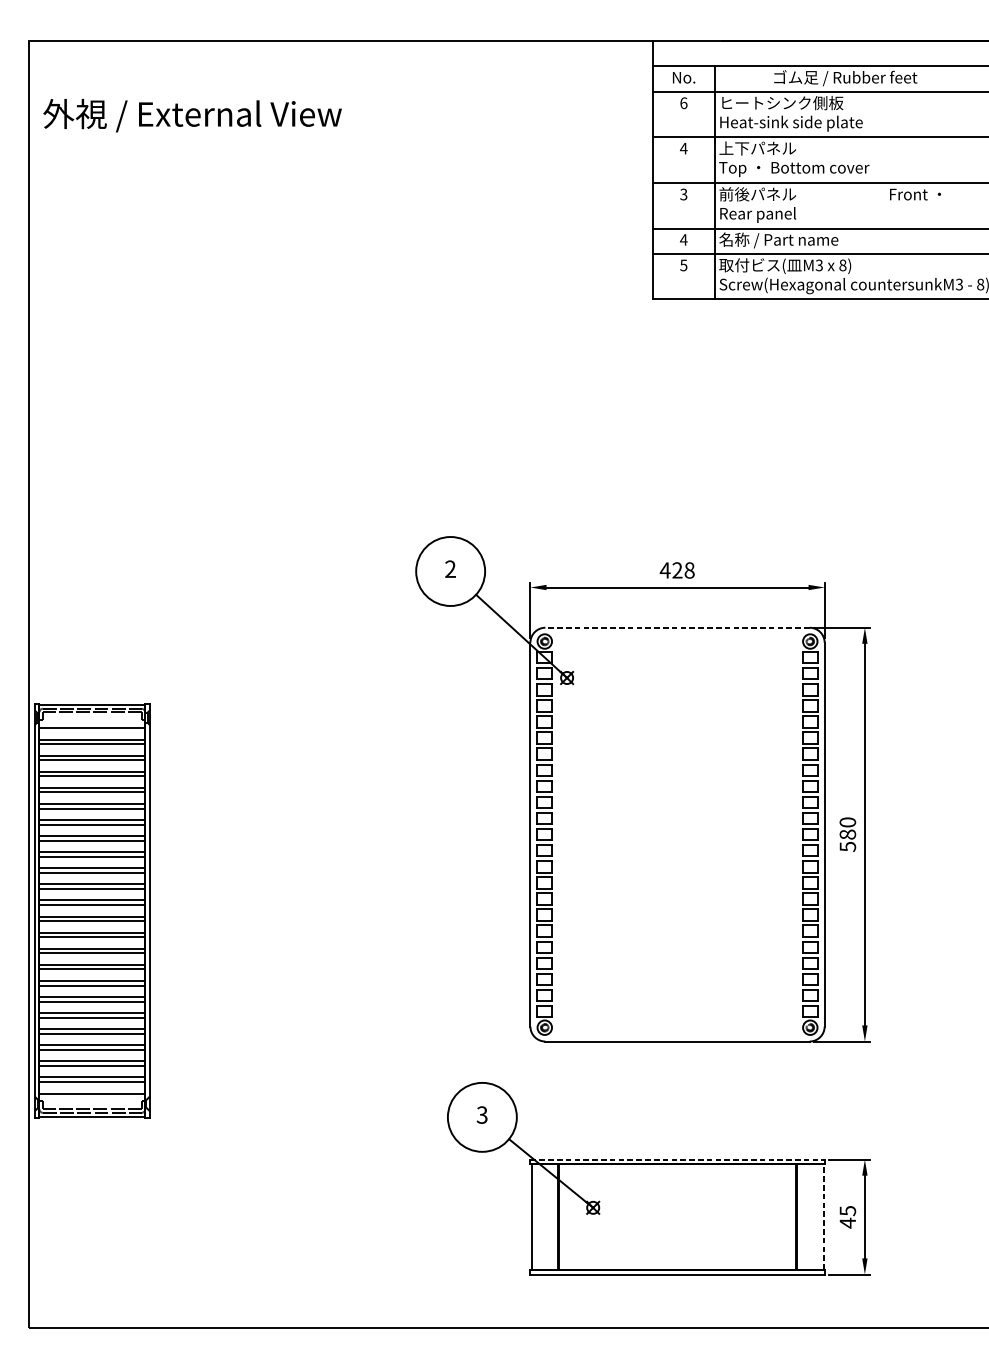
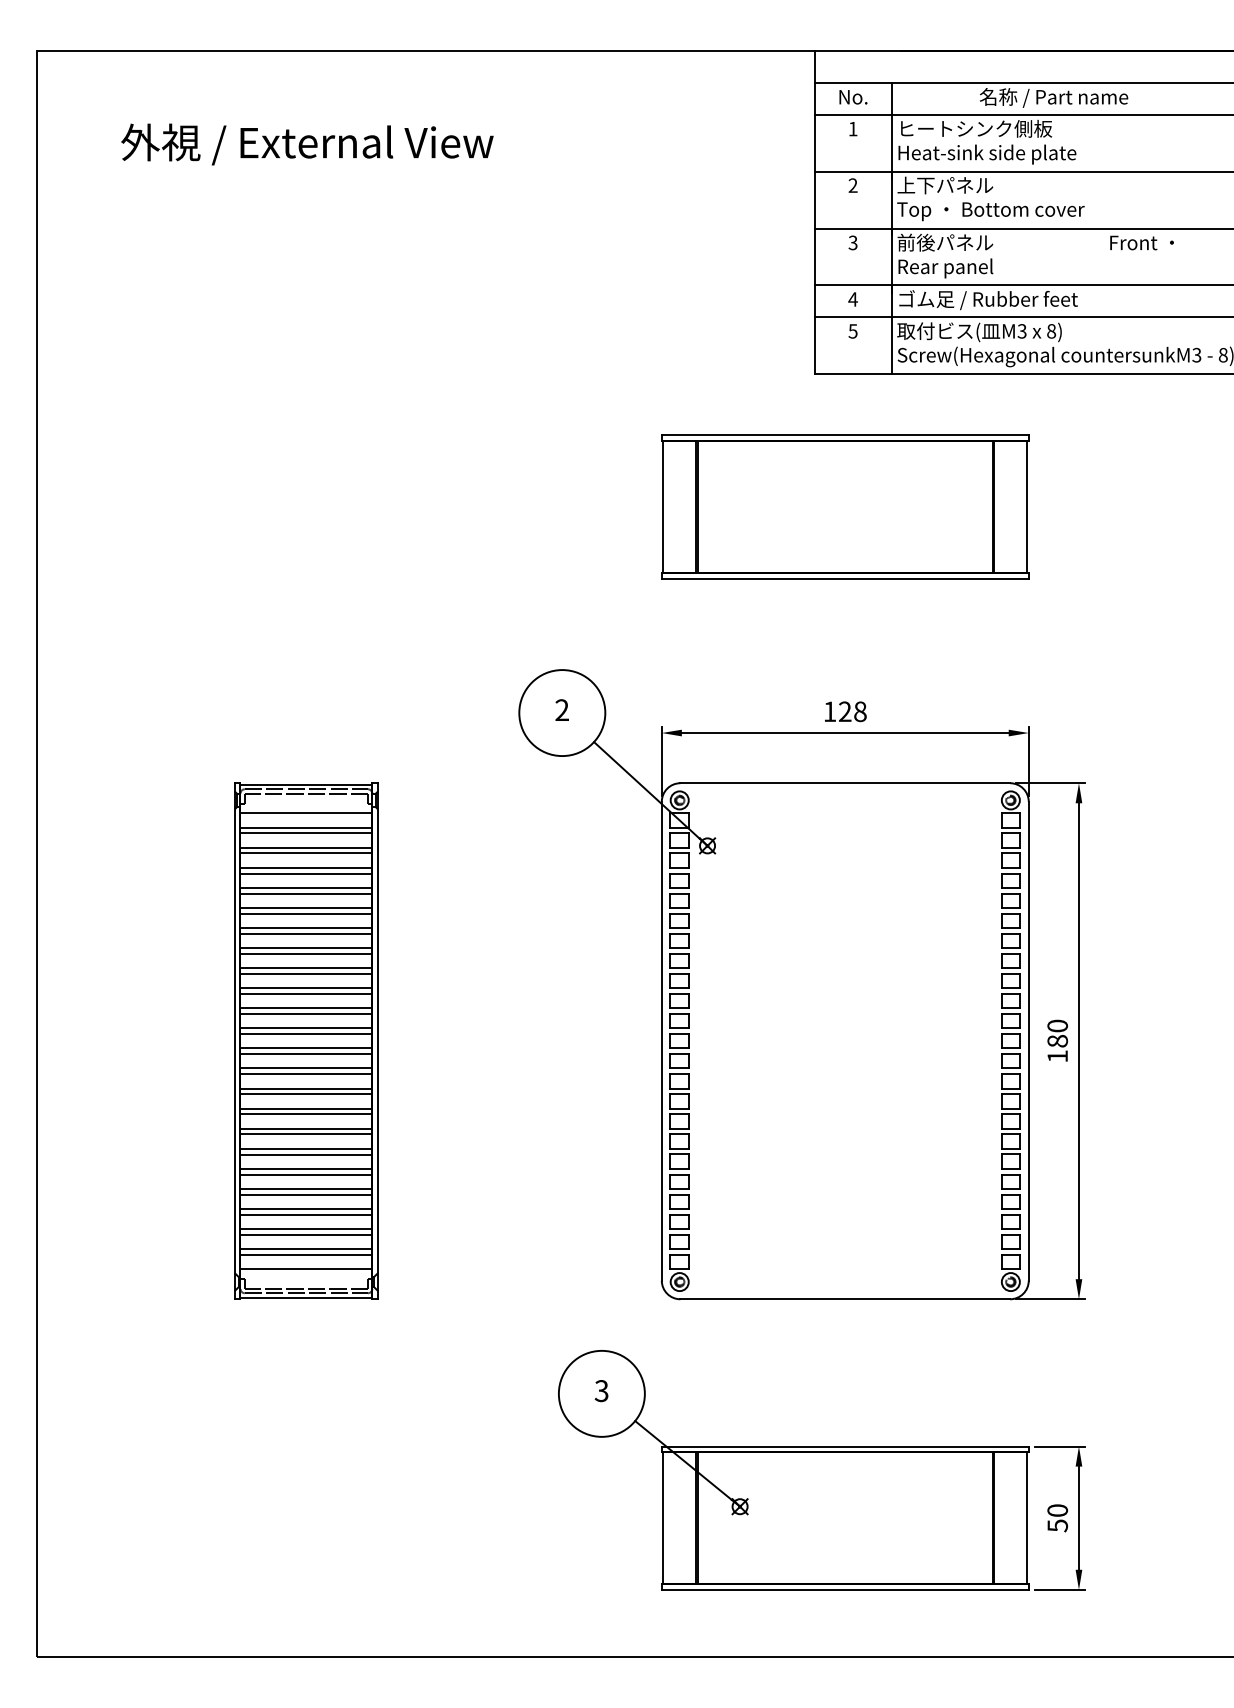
text: (845, 77) -> (1054, 97), ゴム足 / Rubber feet -> 名称 / Part name
text: (684, 102) -> (853, 128), 6 -> 1
text: (192, 115) -> (307, 144), moved
text: (683, 148) -> (852, 185), 4 -> 2
text: (791, 240) -> (987, 300), 名称 / Part name -> ゴム足 / Rubber feet
part: (677, 405) -> (845, 506), added
text: (664, 570) -> (829, 711), 428 -> 128
line: (677, 627) -> (845, 783), dashed -> solid
text: (847, 846) -> (1057, 1056), 580 -> 180
part: (92, 910) -> (306, 1040), moved
line: (677, 1159) -> (845, 1446), dashed -> solid
line: (823, 1217) -> (1027, 1518), dashed -> solid
text: (847, 1217) -> (1057, 1518), 45 -> 50

